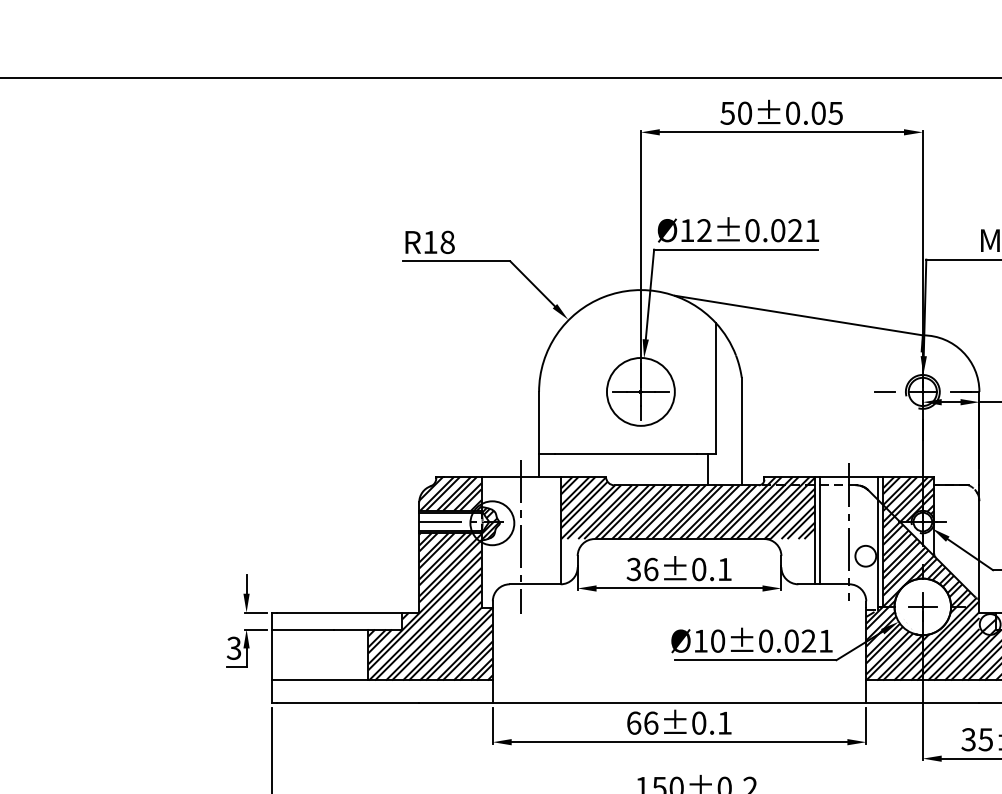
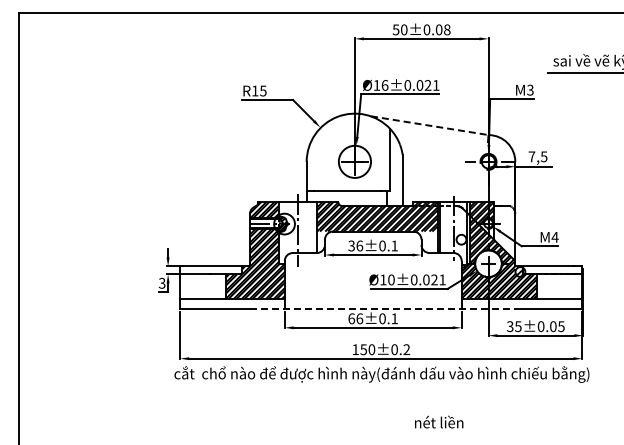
text: (836, 112) -> (447, 29), 50±0.05 -> 50±0.08
text: (703, 230) -> (384, 85), Ø12±0.021 -> Ø16±0.021
text: (447, 241) -> (263, 90), R18 -> R15
line: (800, 315) -> (430, 125), solid -> dashed
line: (699, 703) -> (382, 309), solid -> dashed

